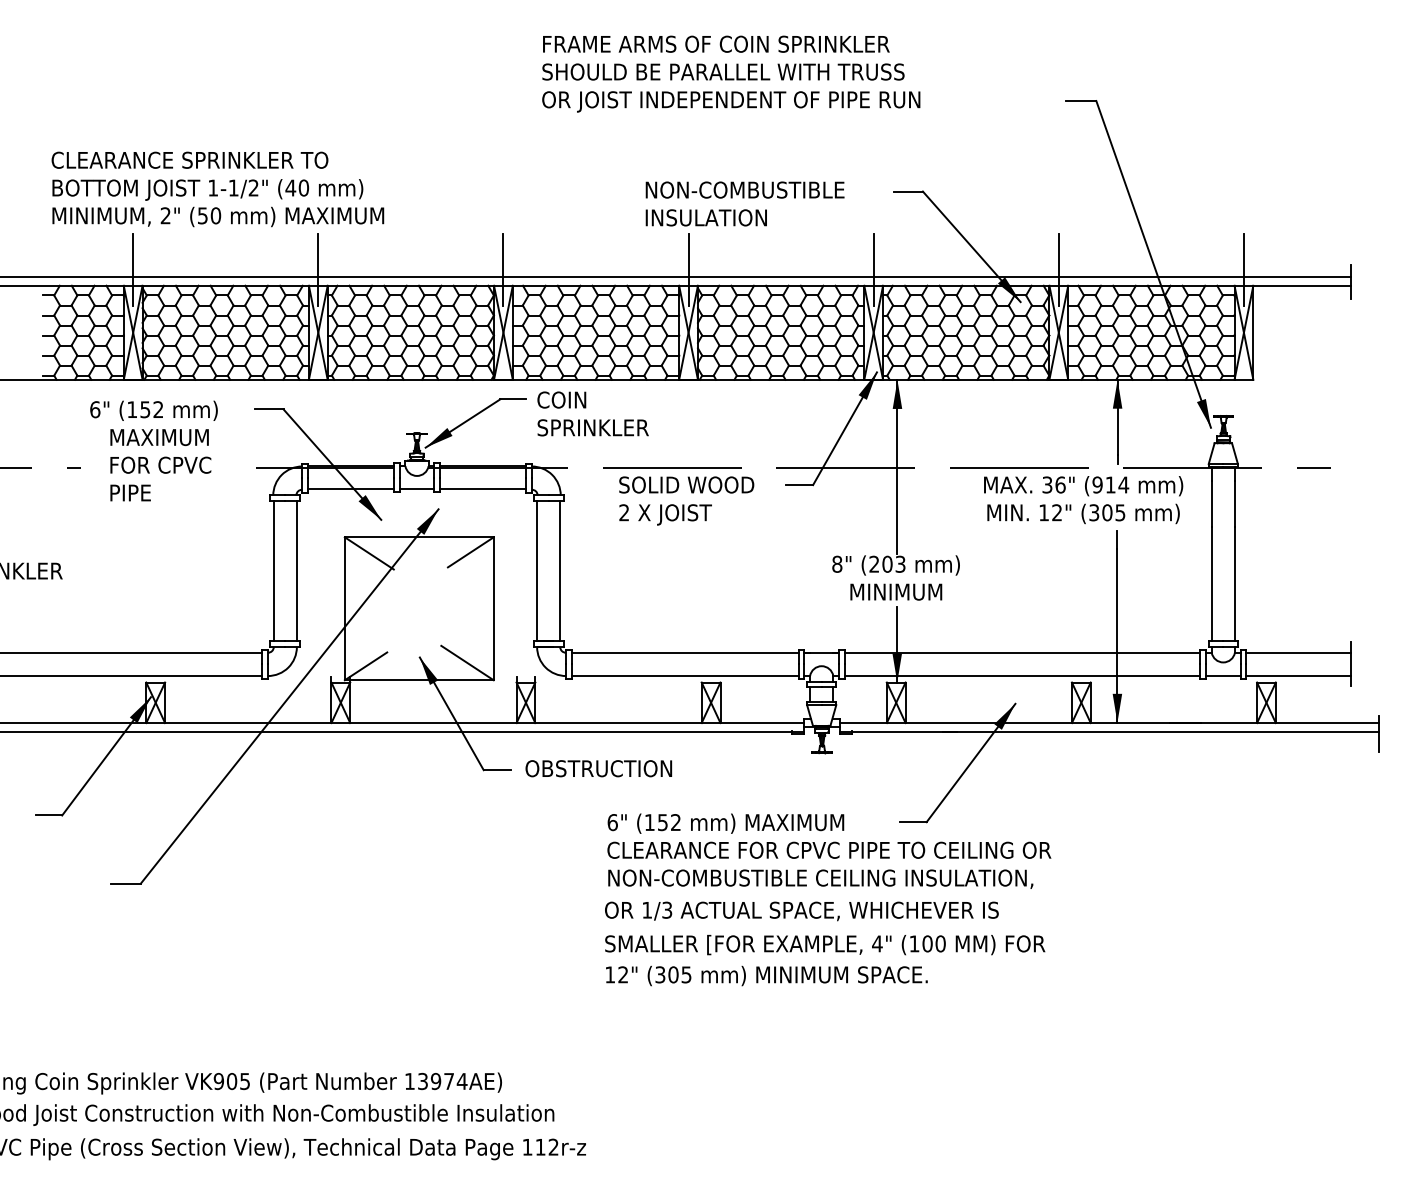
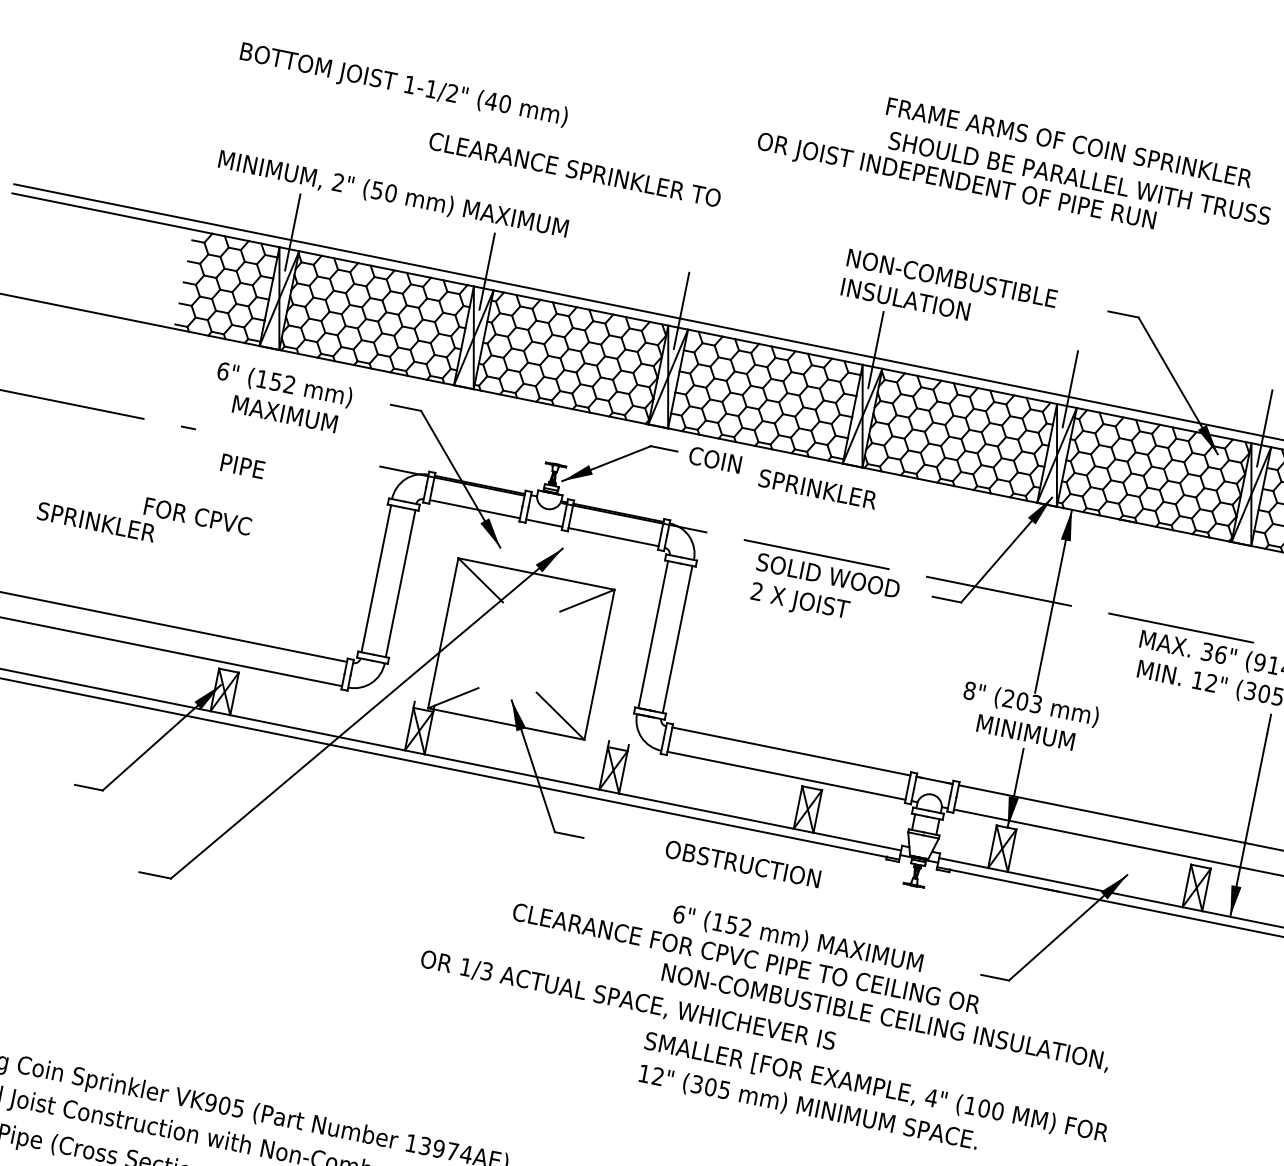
text: (716, 43) -> (1069, 141), moved
text: (723, 71) -> (1079, 177), moved
text: (189, 159) -> (574, 168), moved
text: (207, 189) -> (403, 85), moved
text: (592, 427) -> (817, 488), moved
text: (160, 464) -> (197, 515), moved
text: (598, 768) -> (742, 863), moved
text: (829, 849) -> (746, 957), moved
text: (801, 911) -> (627, 1001), moved

